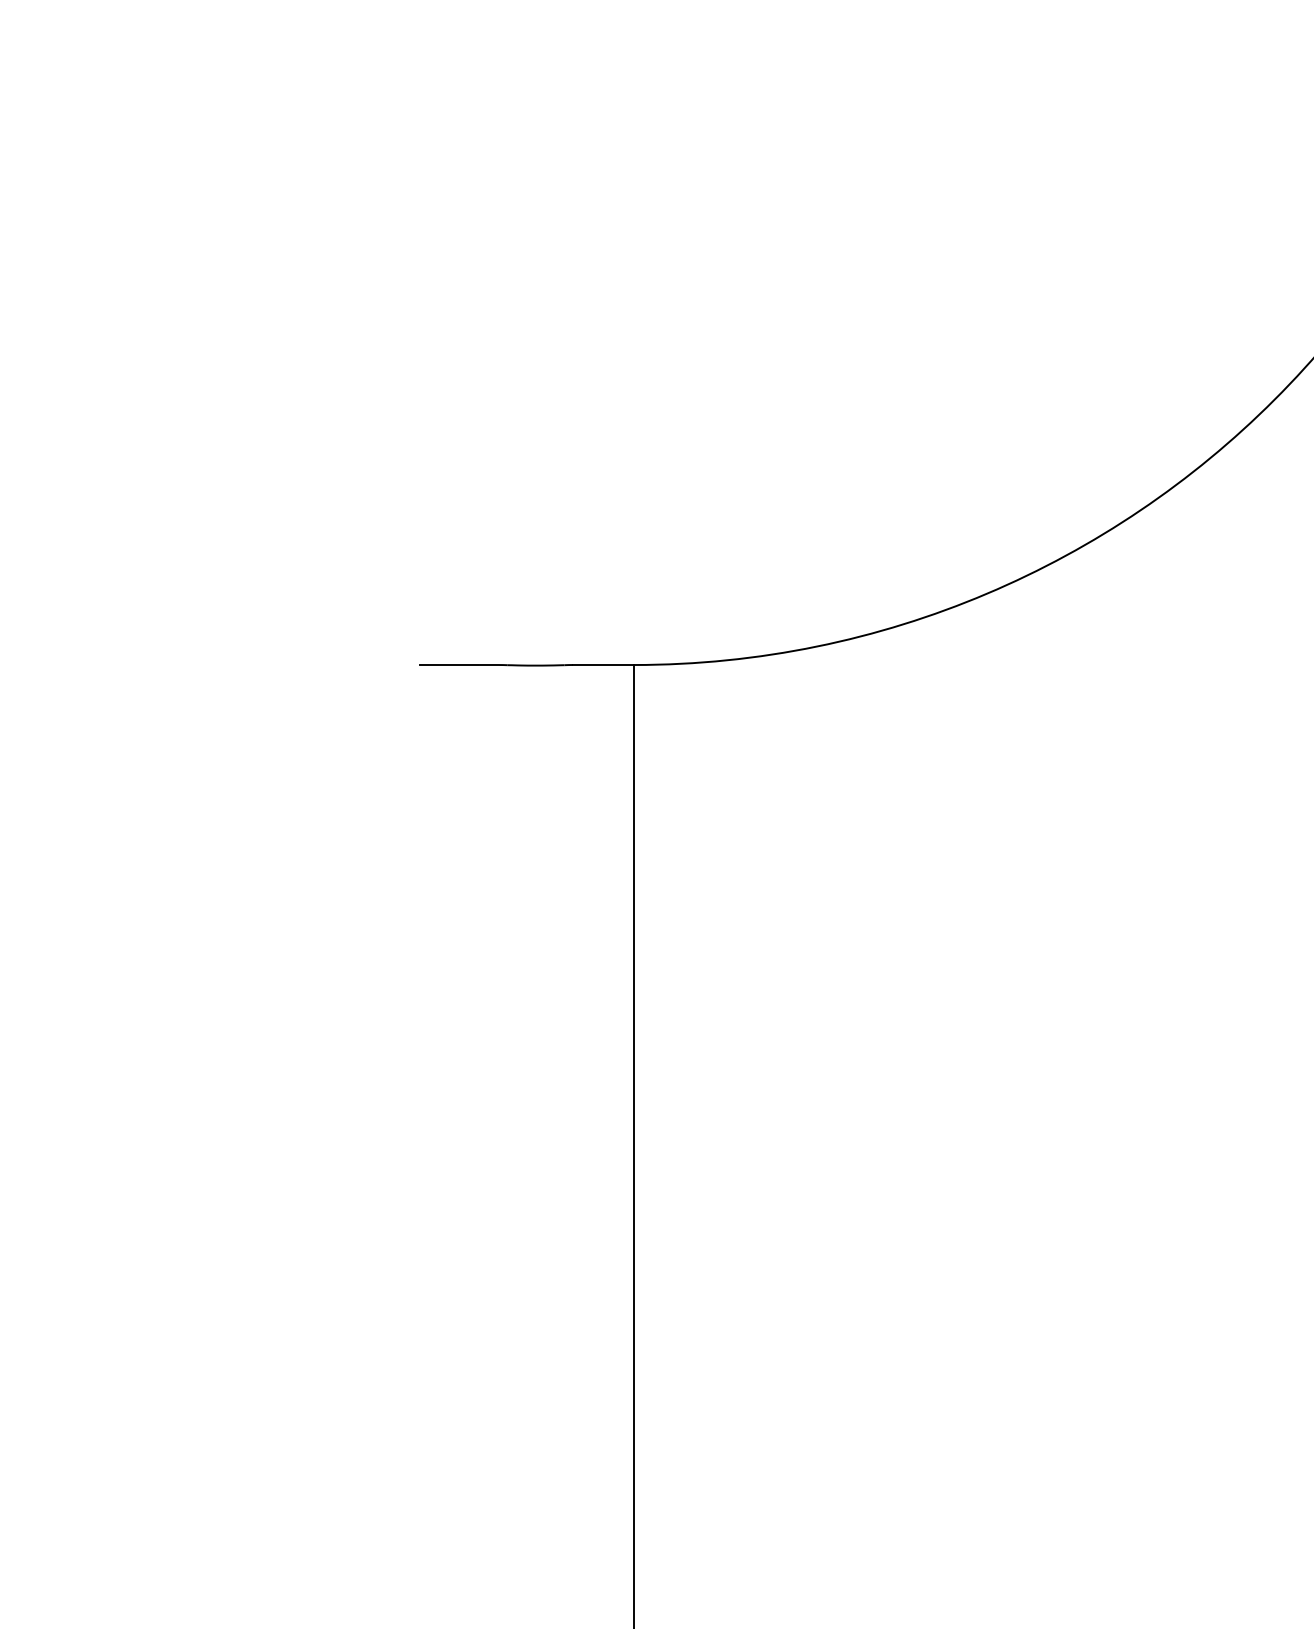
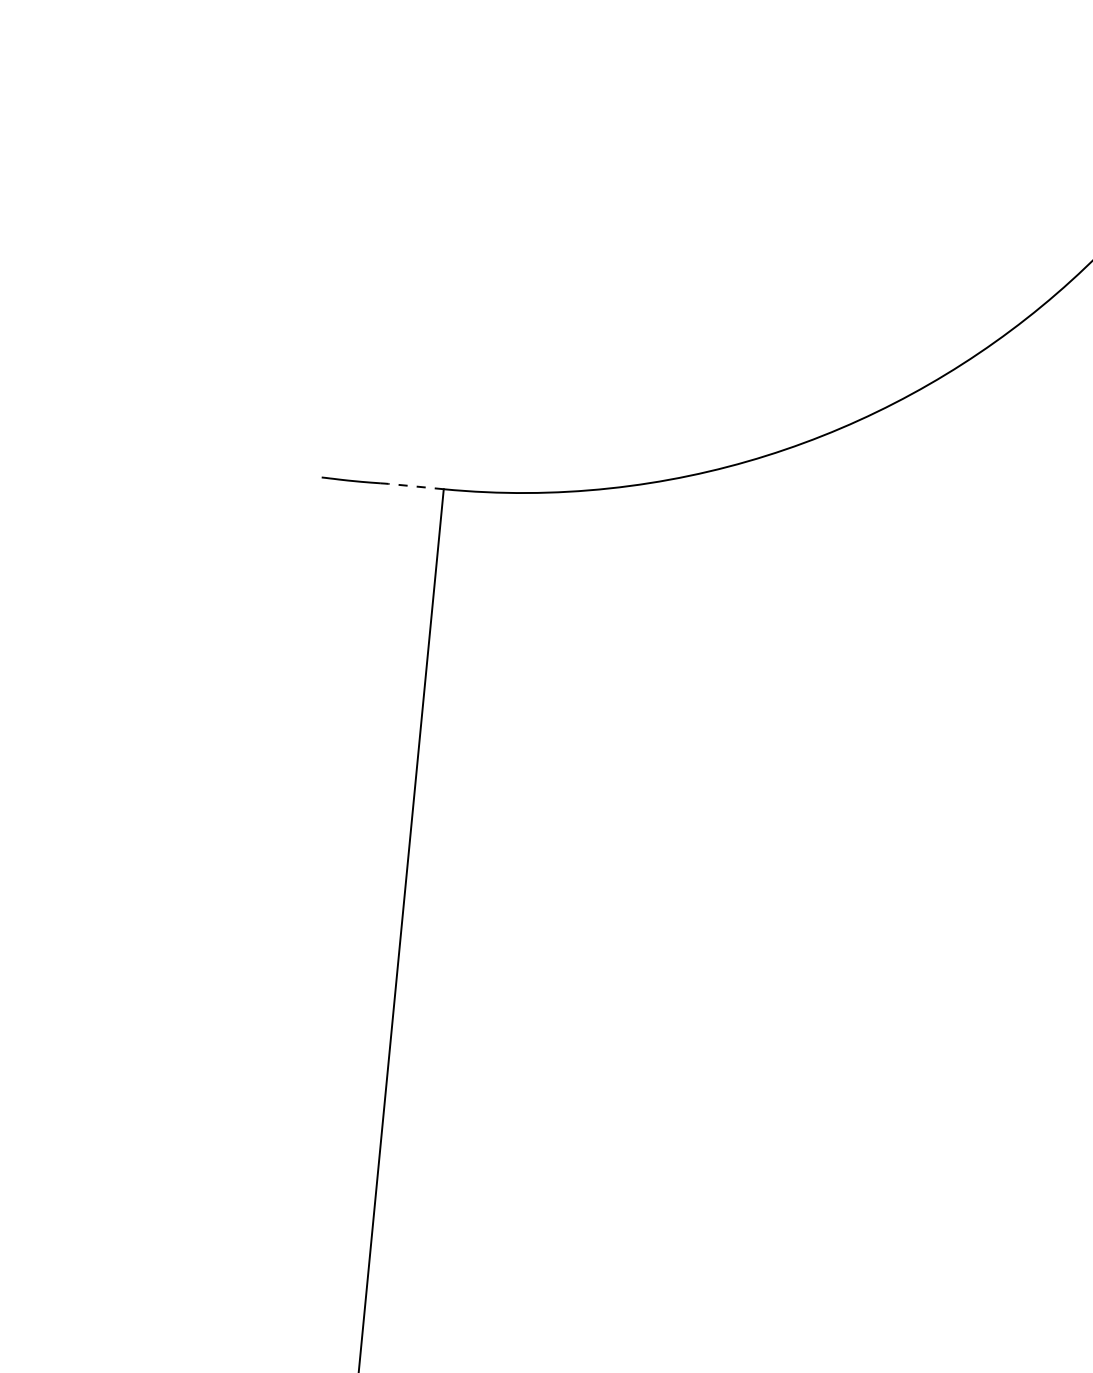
line: (458, 665) -> (285, 474), removed
line: (603, 665) -> (415, 487), solid -> dashed

